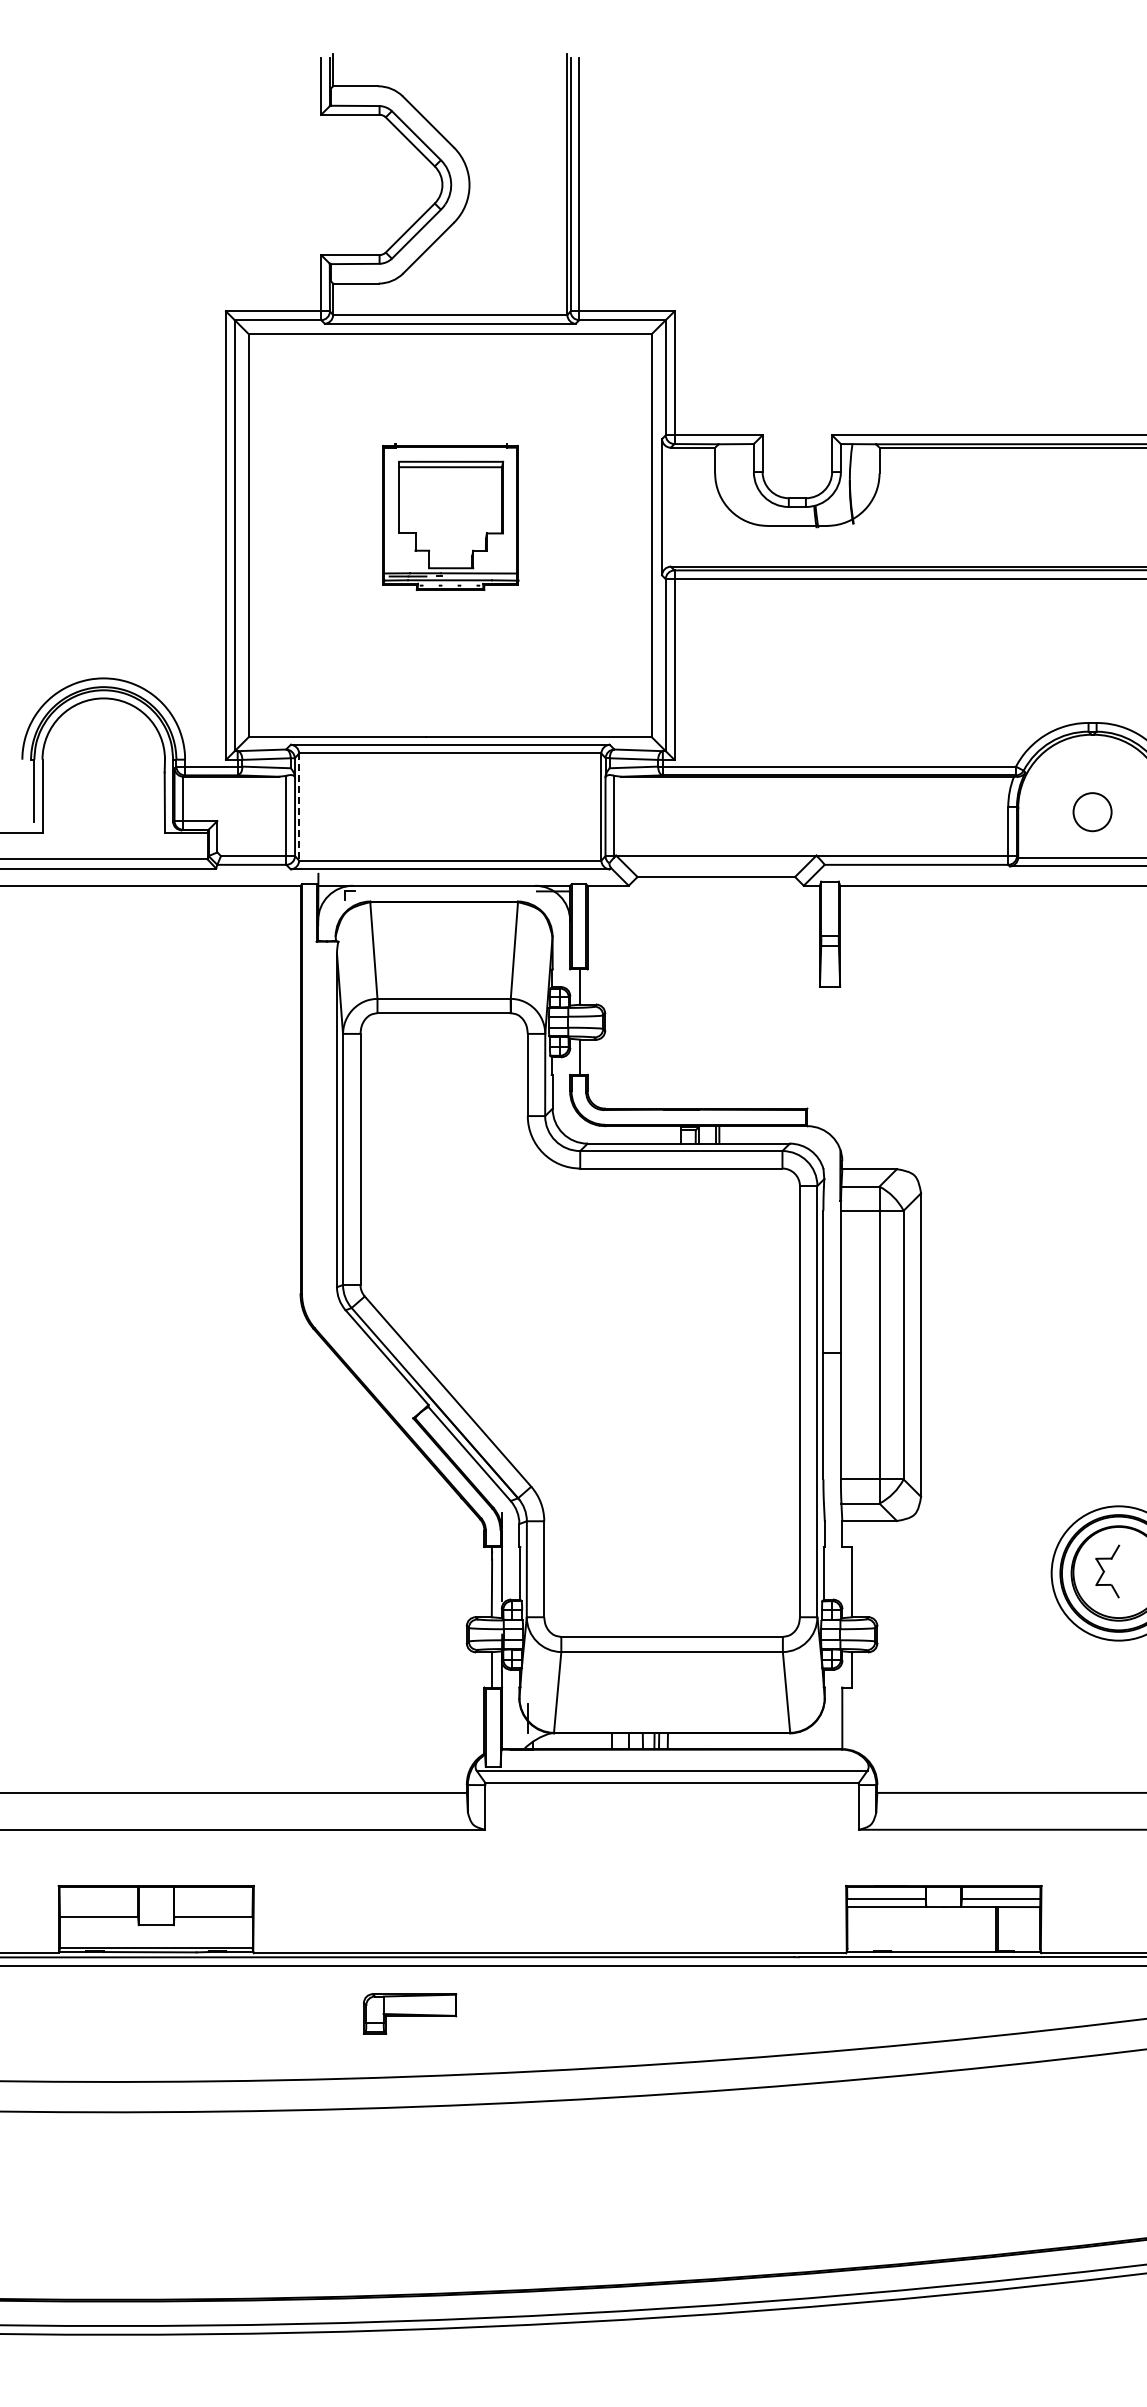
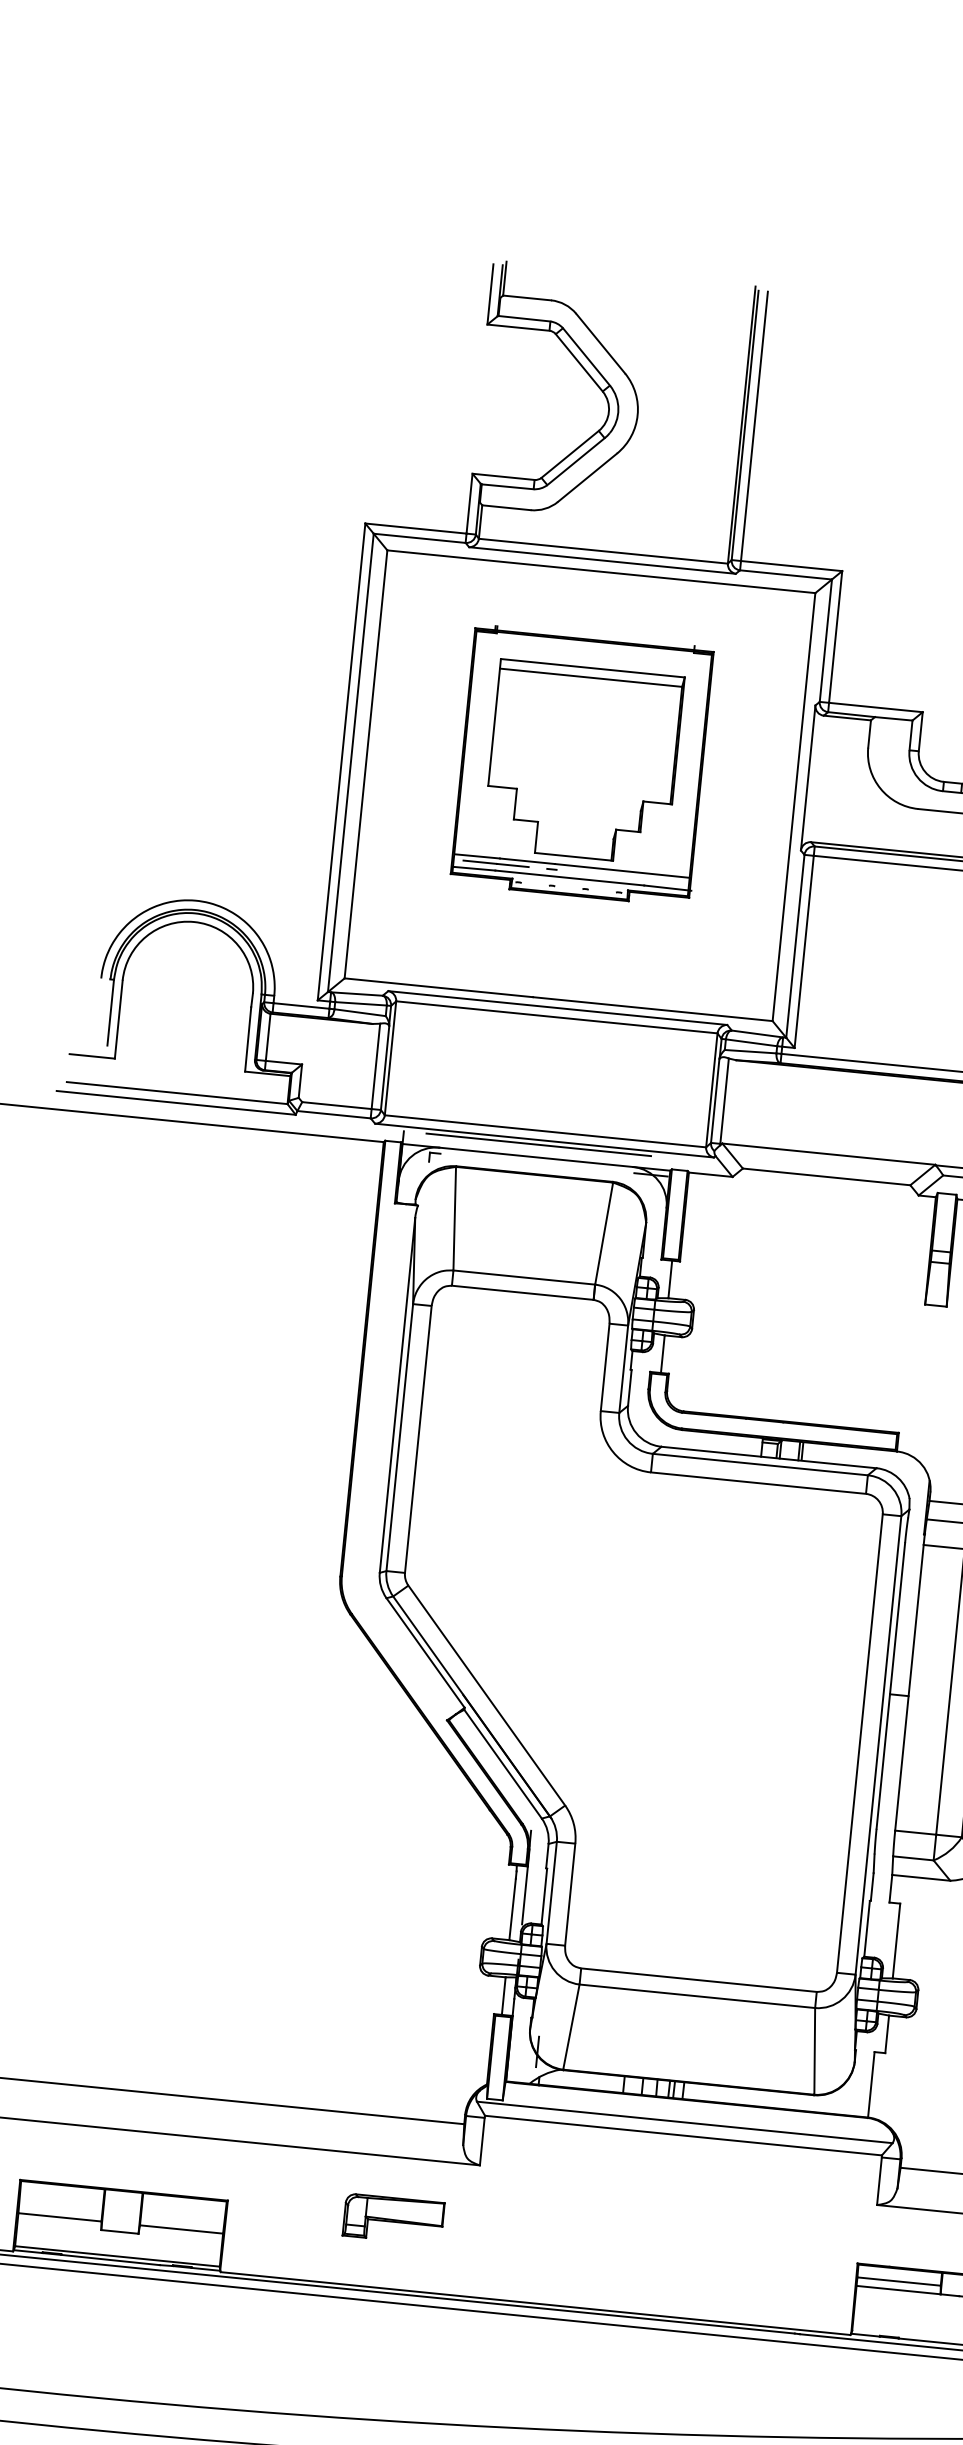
part: (450, 516) -> (582, 765), size x1.67
line: (299, 807) -> (390, 1058), dashed -> solid
line: (444, 873) -> (537, 1144), added
part: (410, 2013) -> (394, 2218), moved

